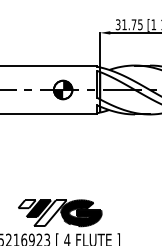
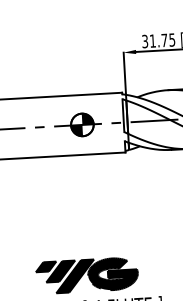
fill: (26, 204) -> (45, 267), added
fill: (50, 213) -> (75, 276), added

